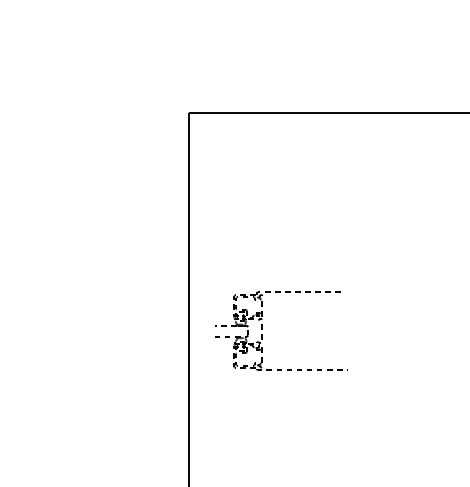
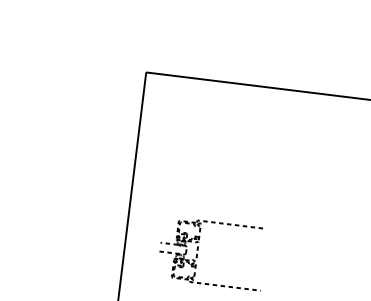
part: (262, 329) -> (197, 250), moved

